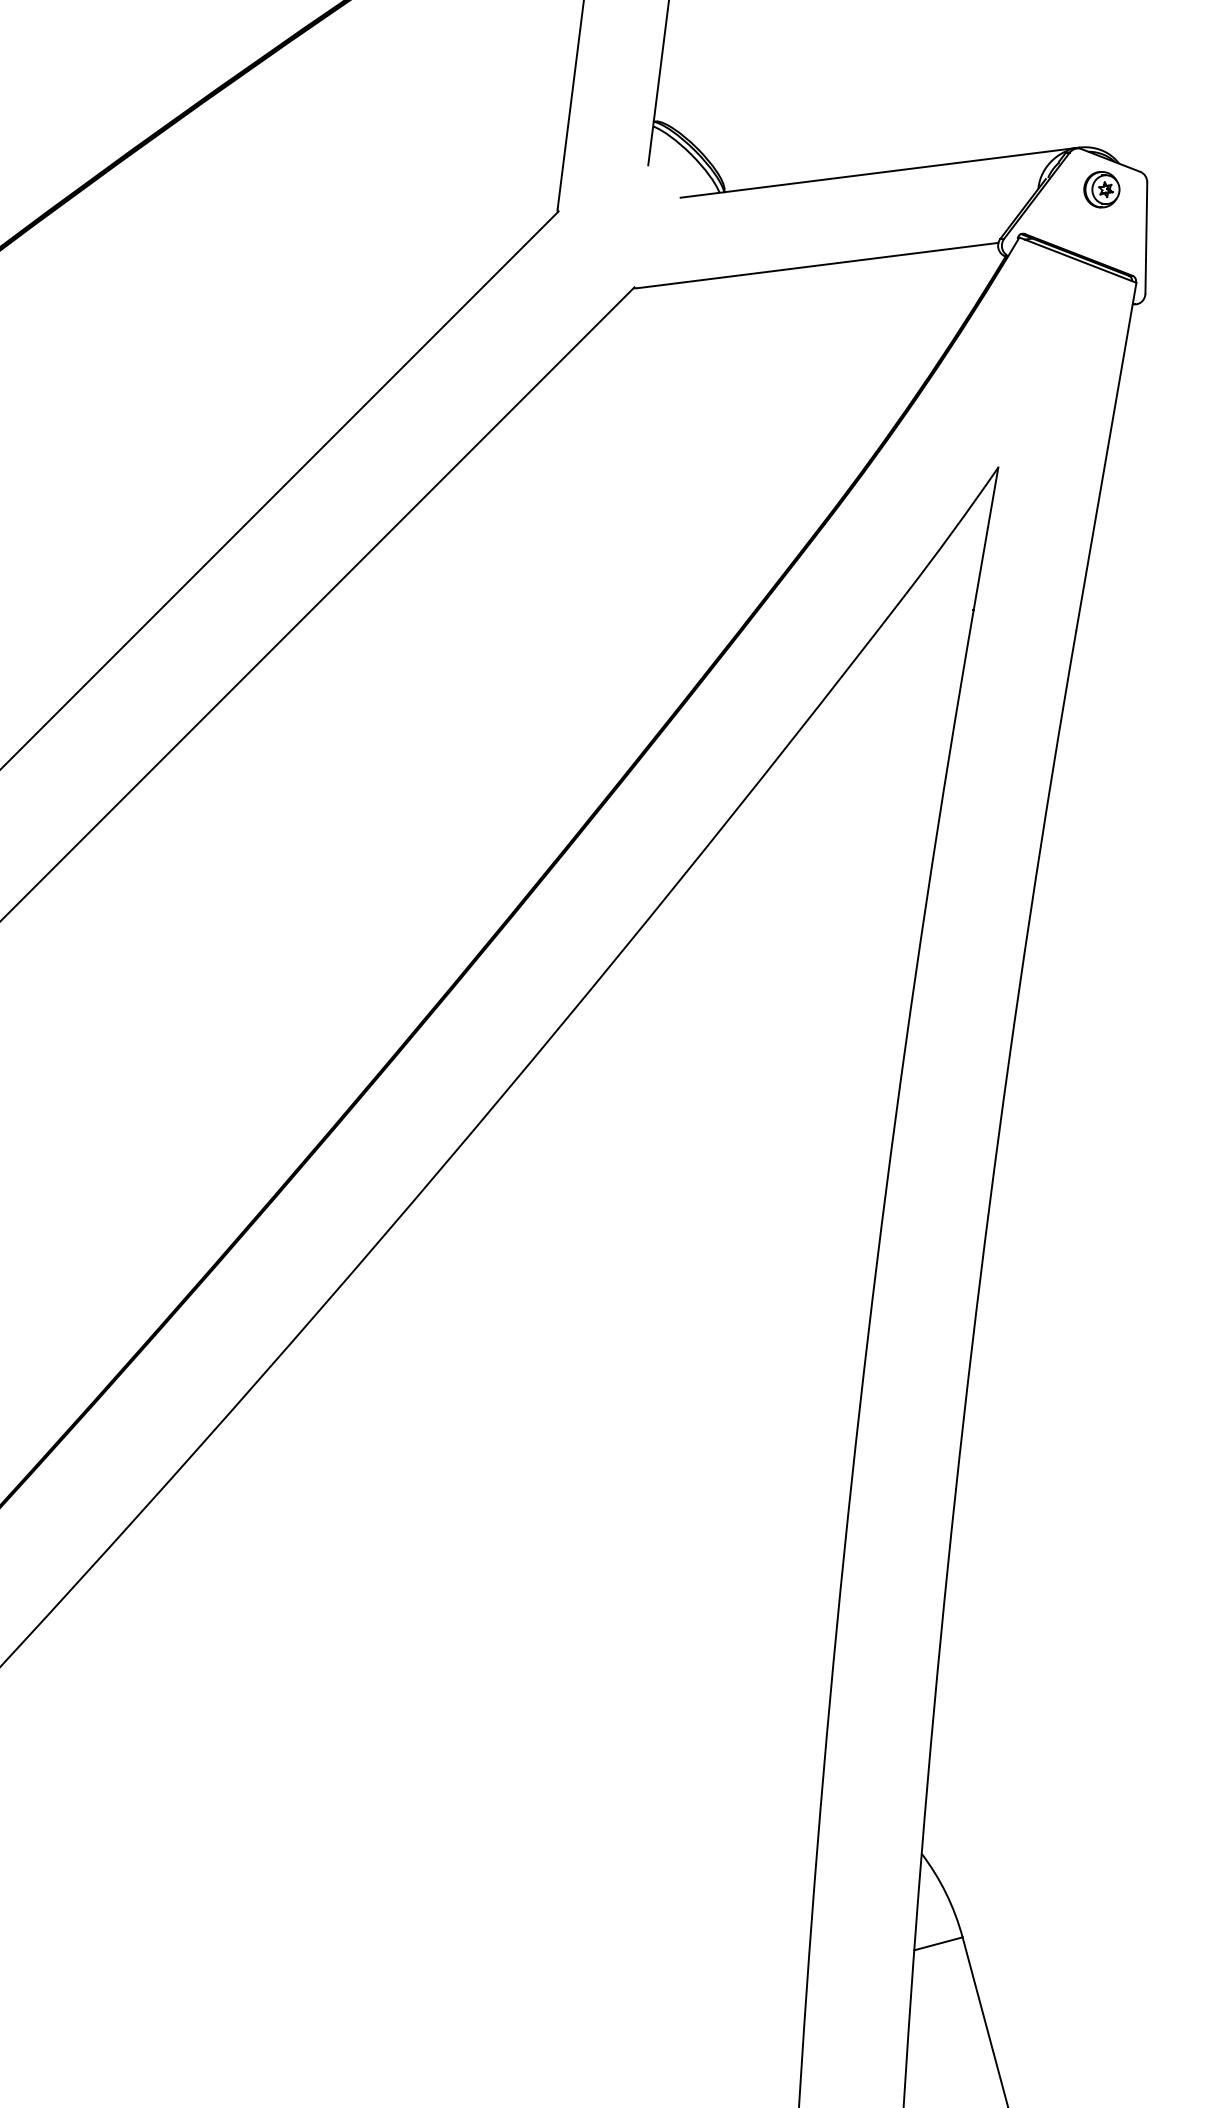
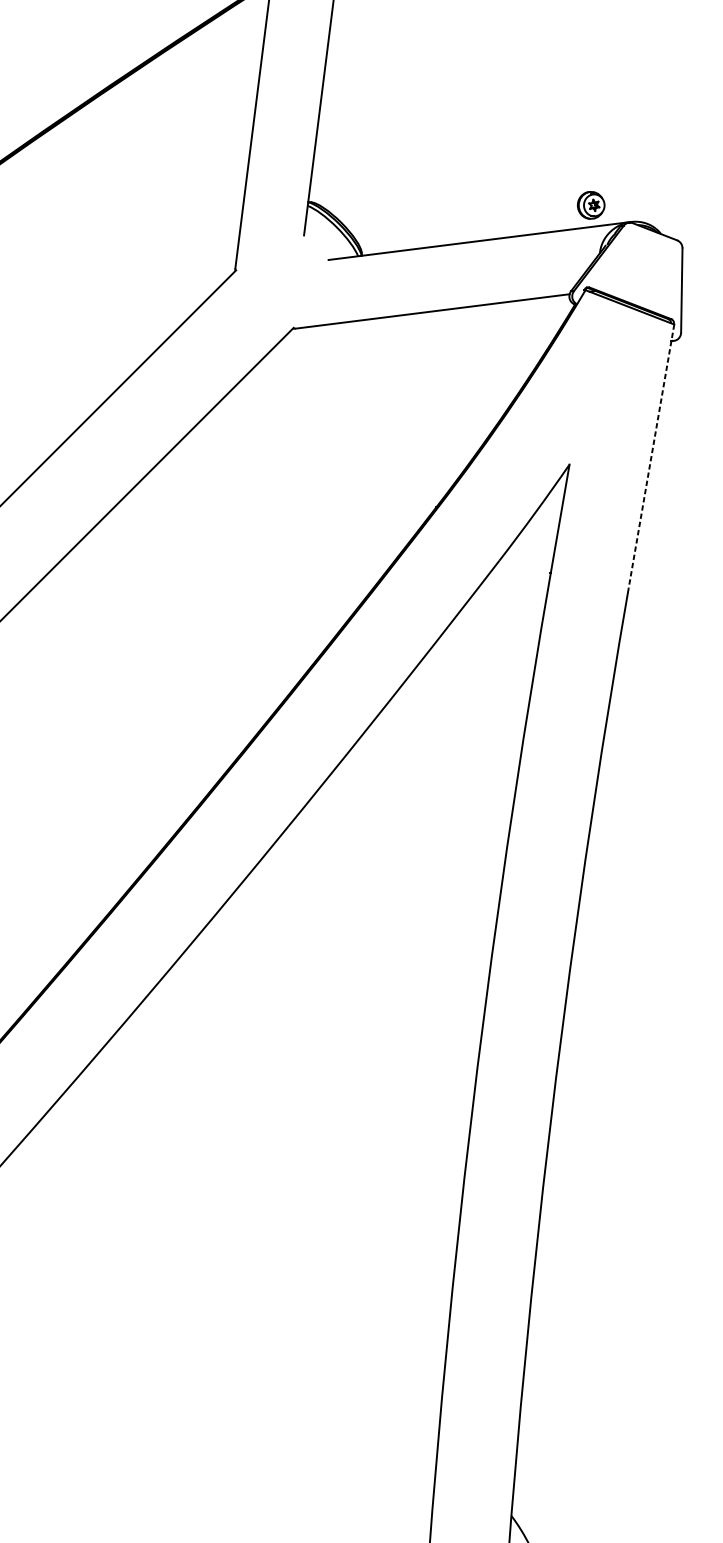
part: (1101, 189) -> (590, 205), moved
line: (1106, 457) -> (651, 457), solid -> dashed

